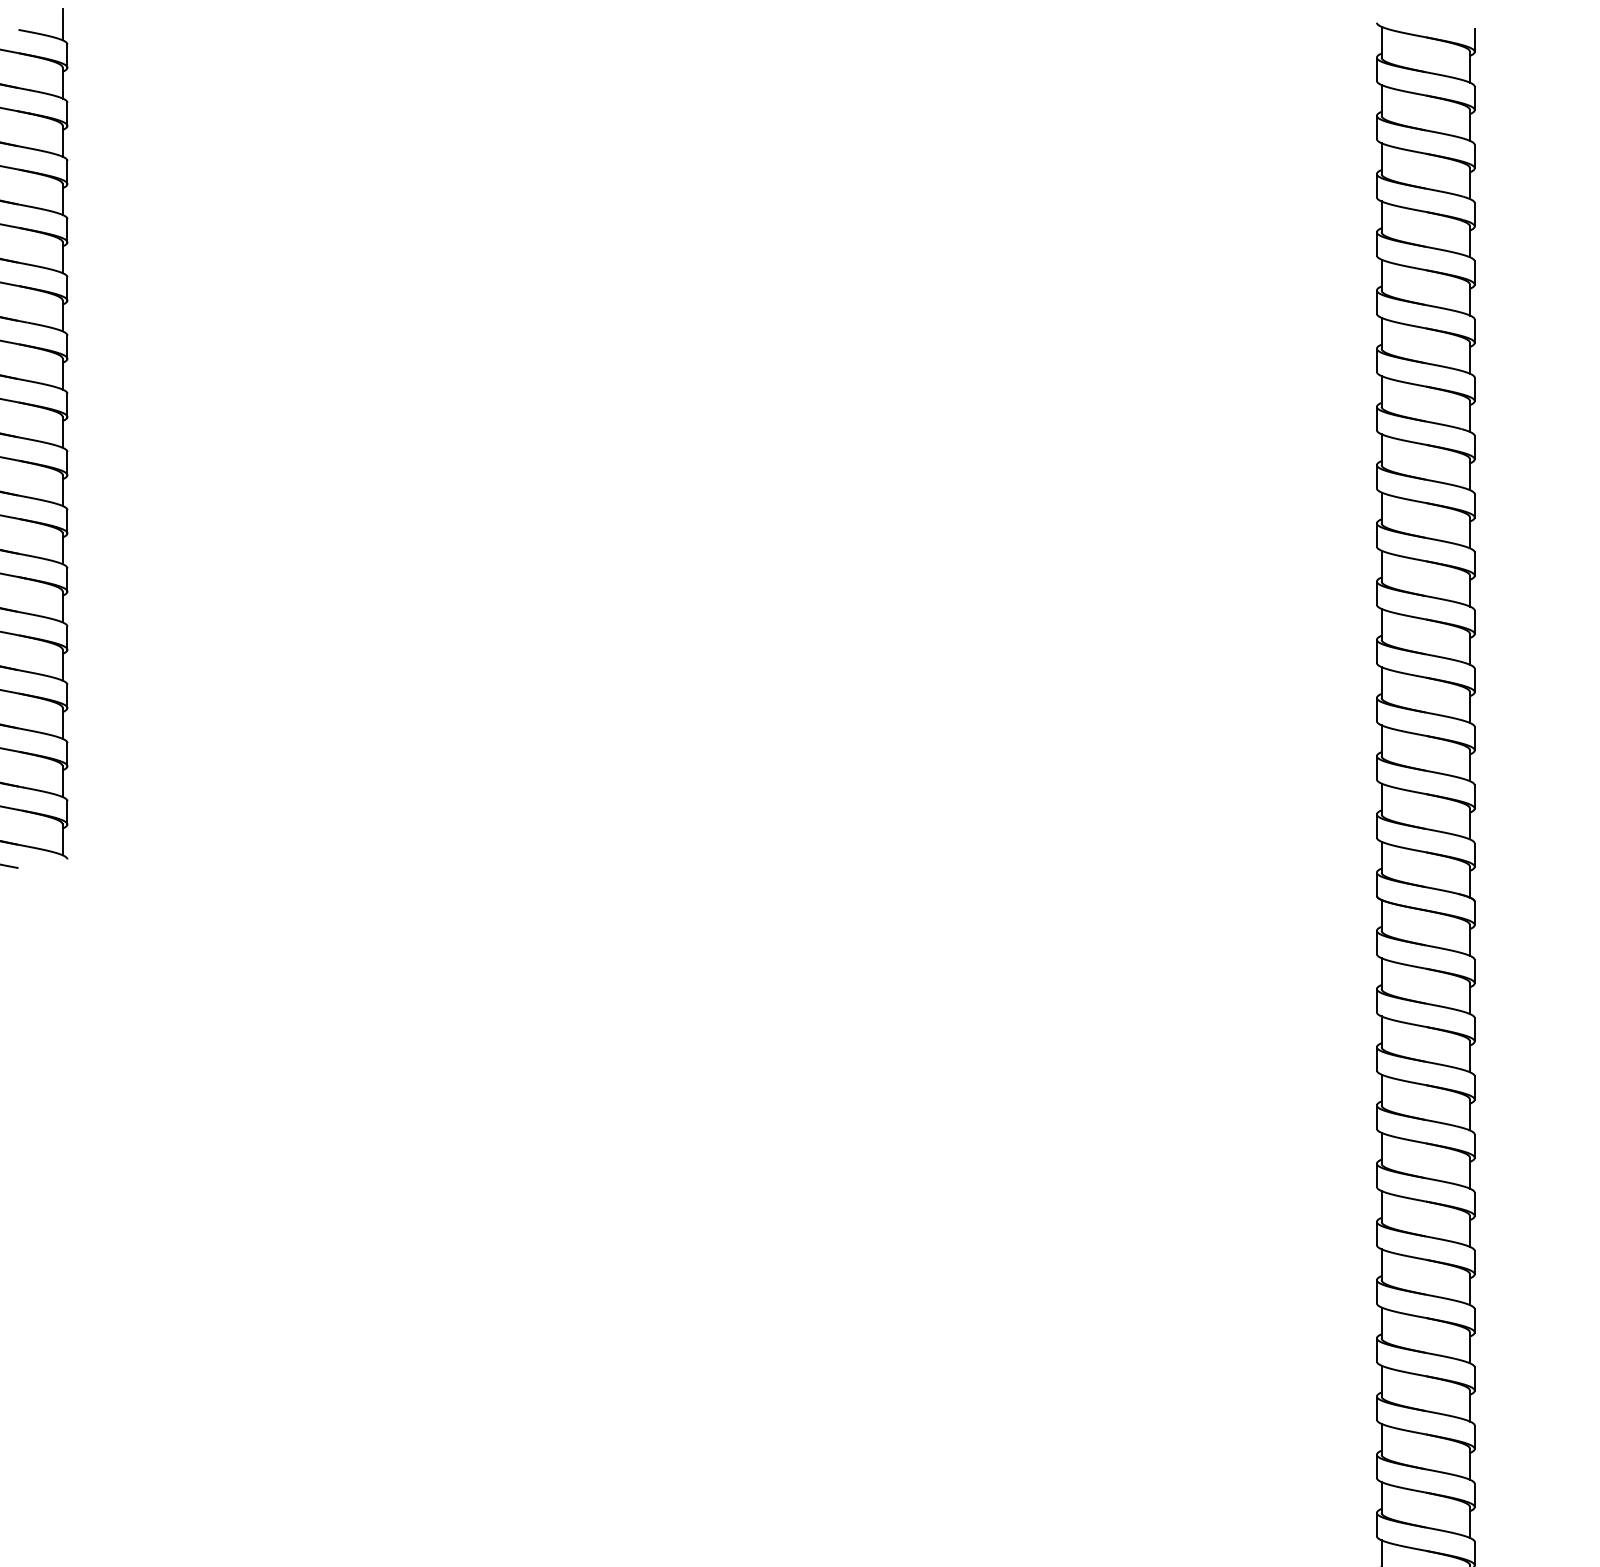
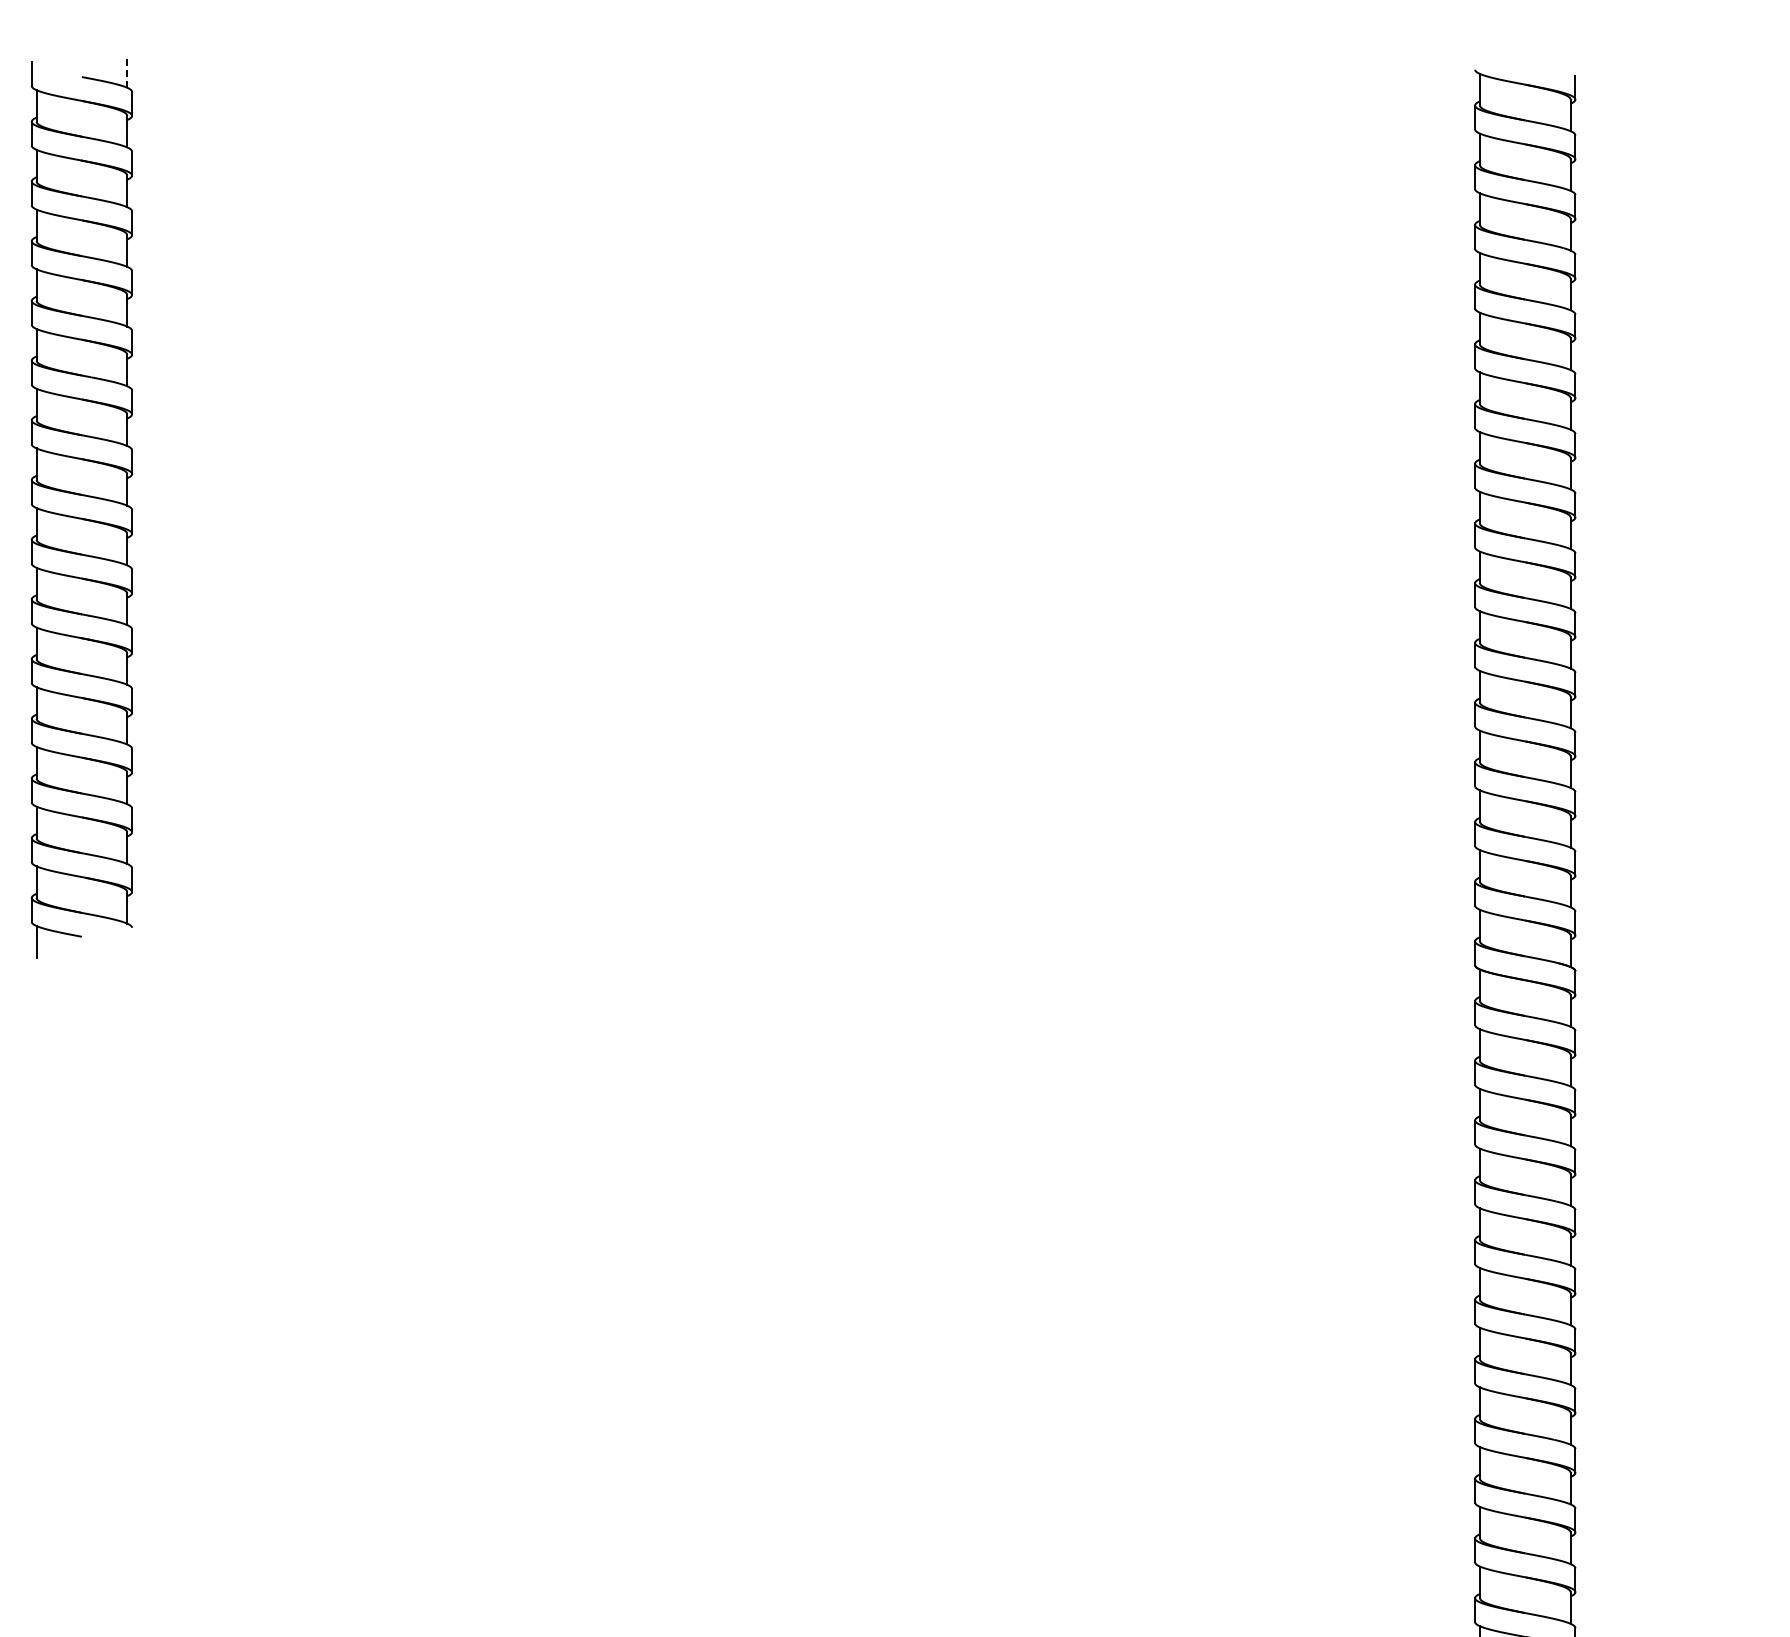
line: (62, 24) -> (127, 71), solid -> dashed

